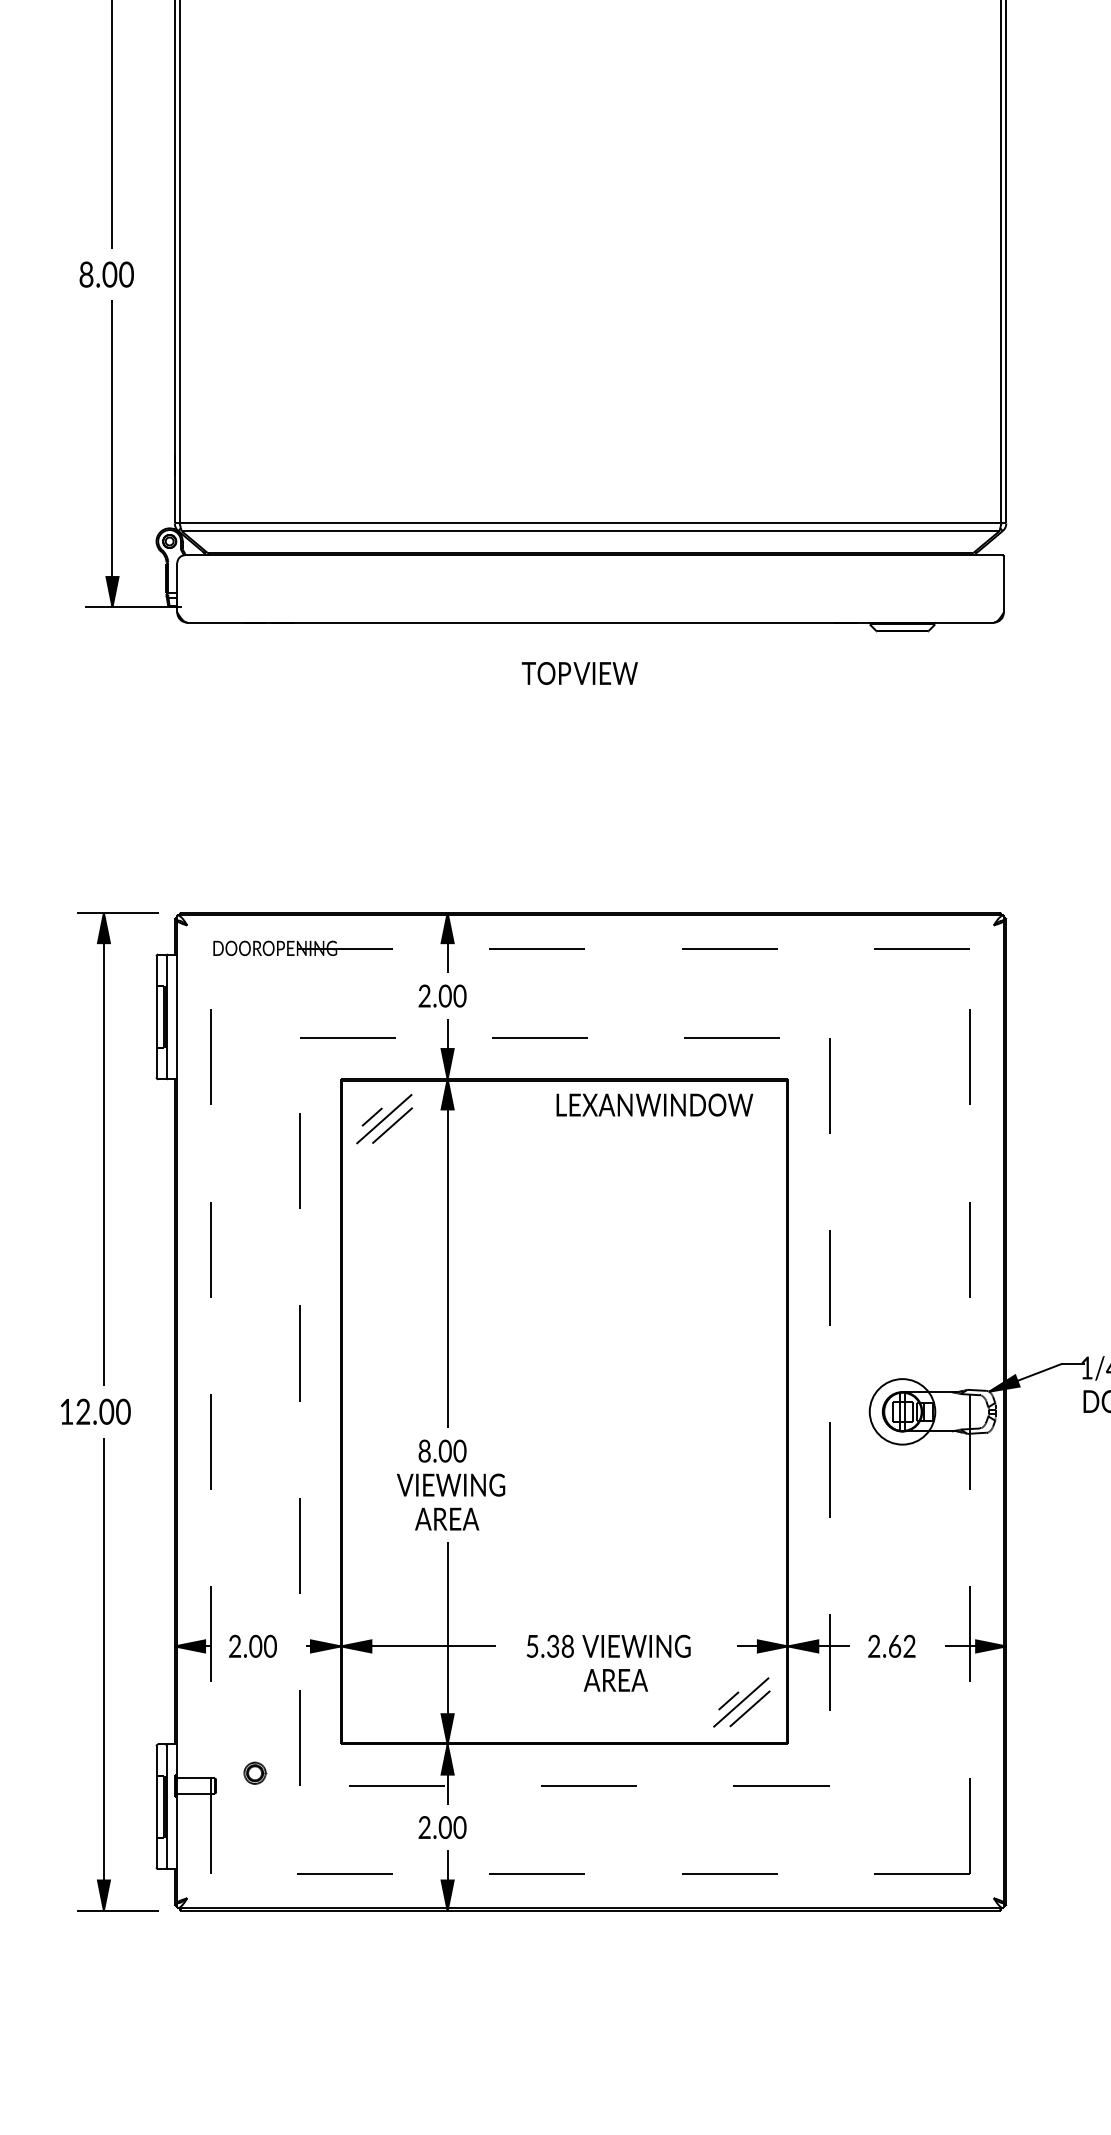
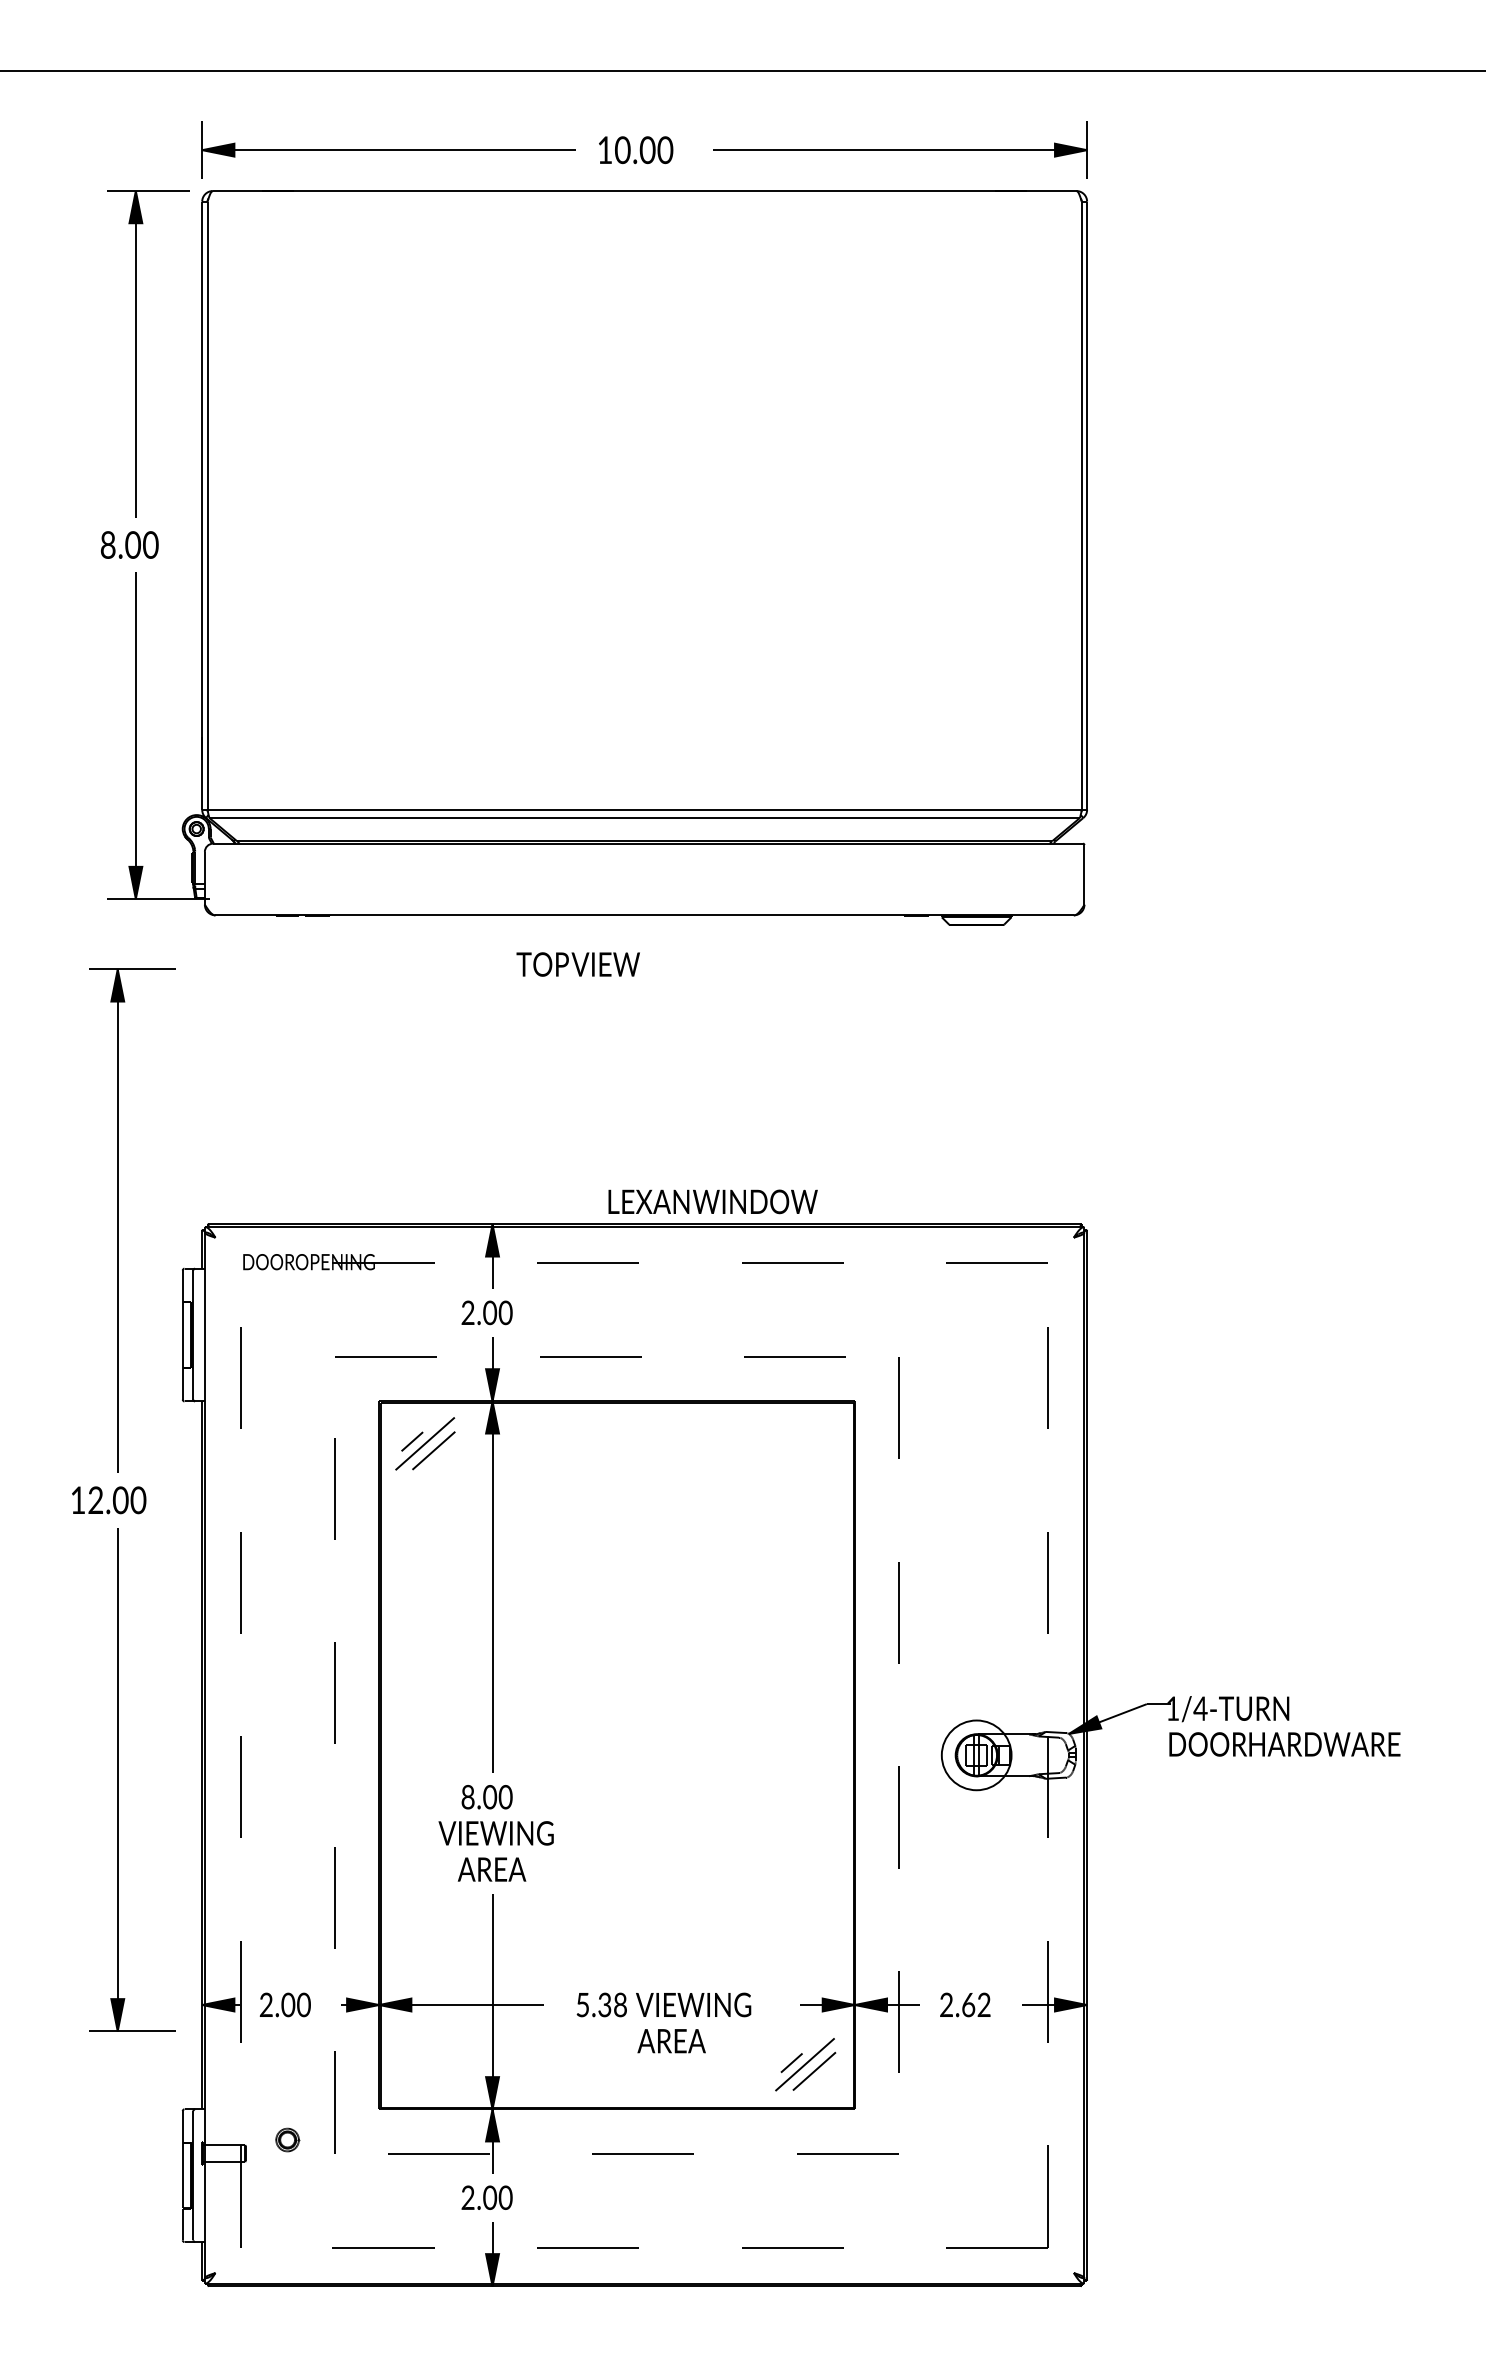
text: (579, 673) -> (577, 964), moved
text: (654, 1104) -> (712, 1201), moved
part: (109, 1411) -> (123, 1499), moved

